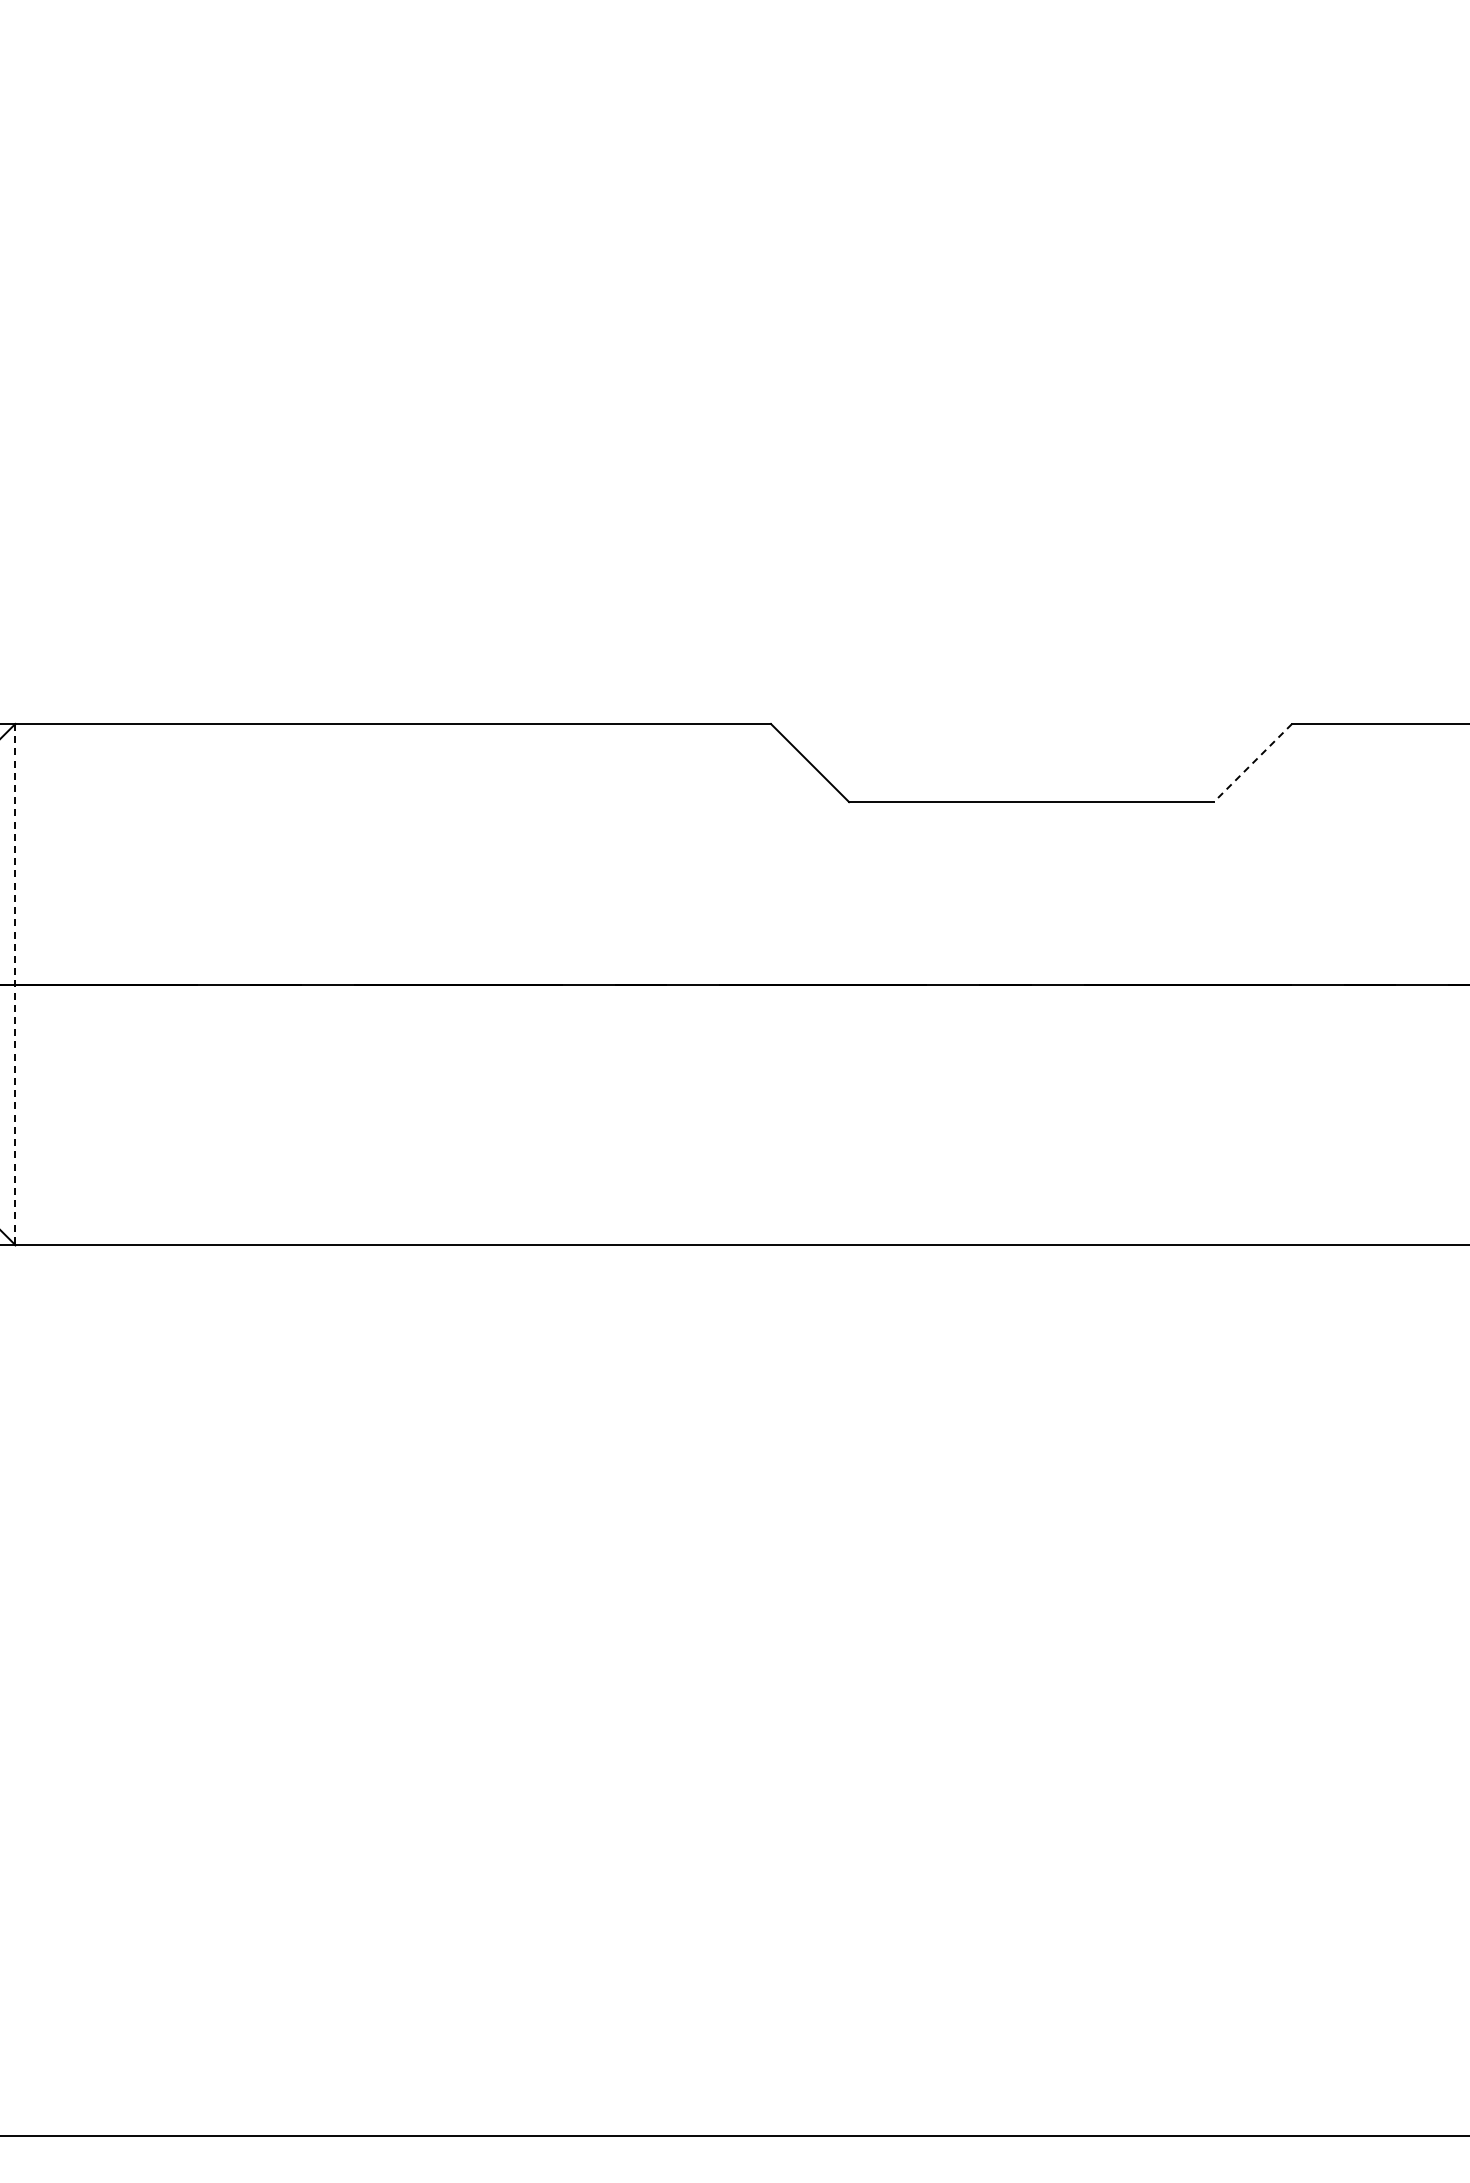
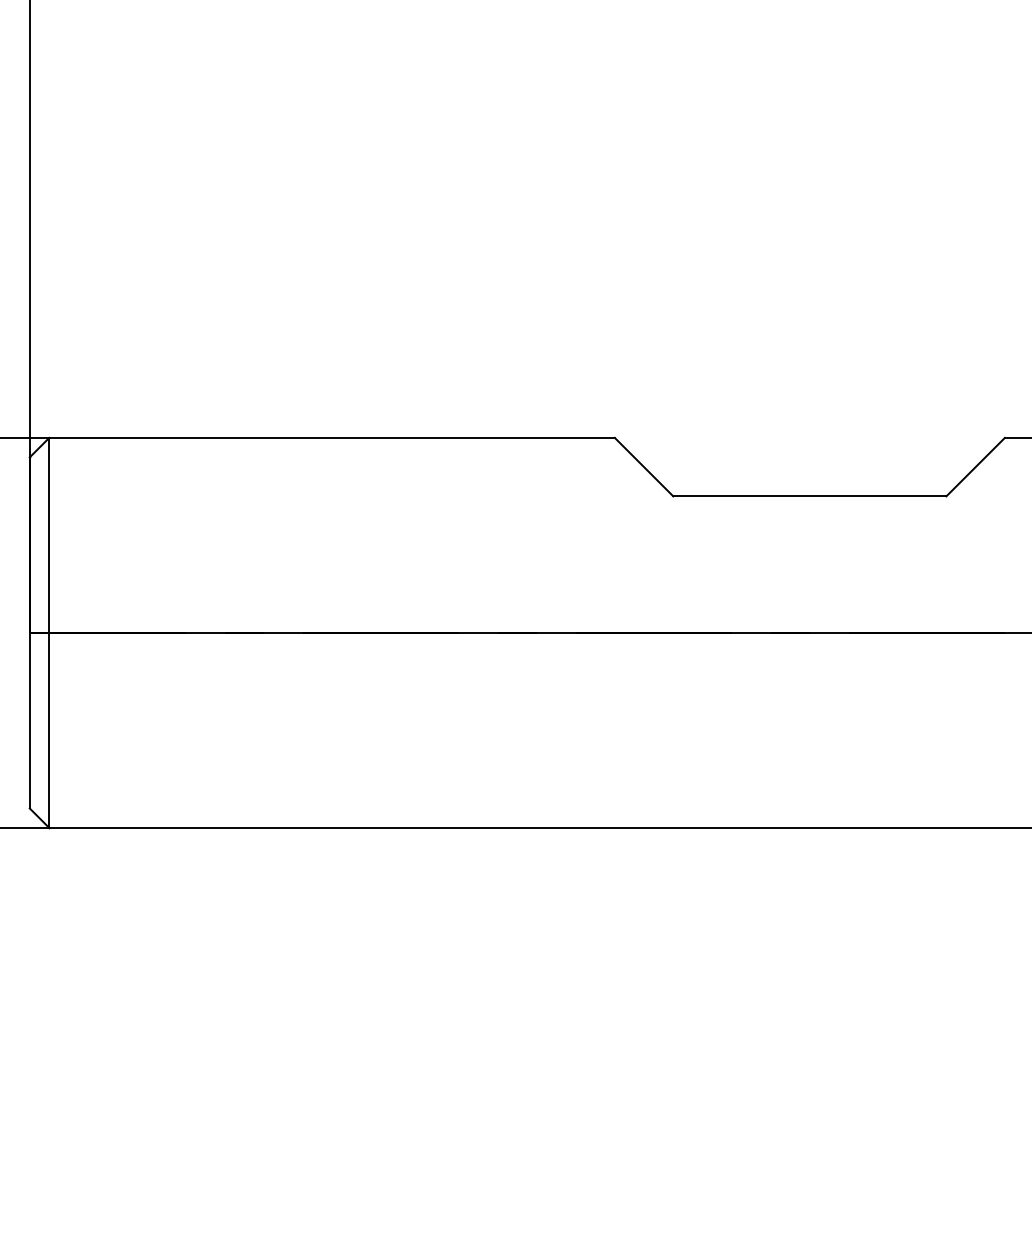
line: (1252, 763) -> (975, 467), dashed -> solid
line: (15, 984) -> (49, 632), dashed -> solid

